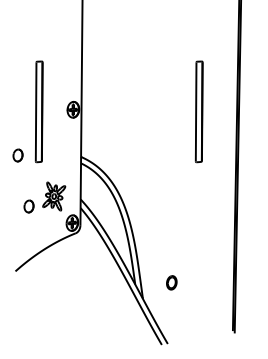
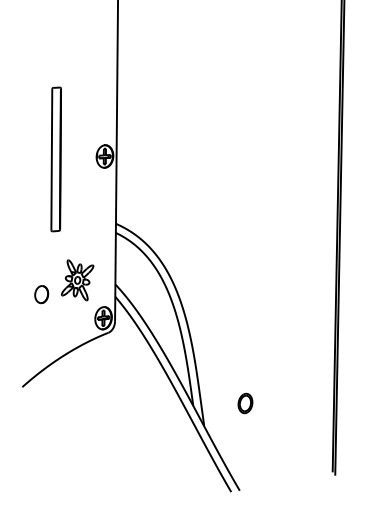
part: (198, 111) -> (283, 158), removed
part: (17, 155) -> (25, 221), removed

